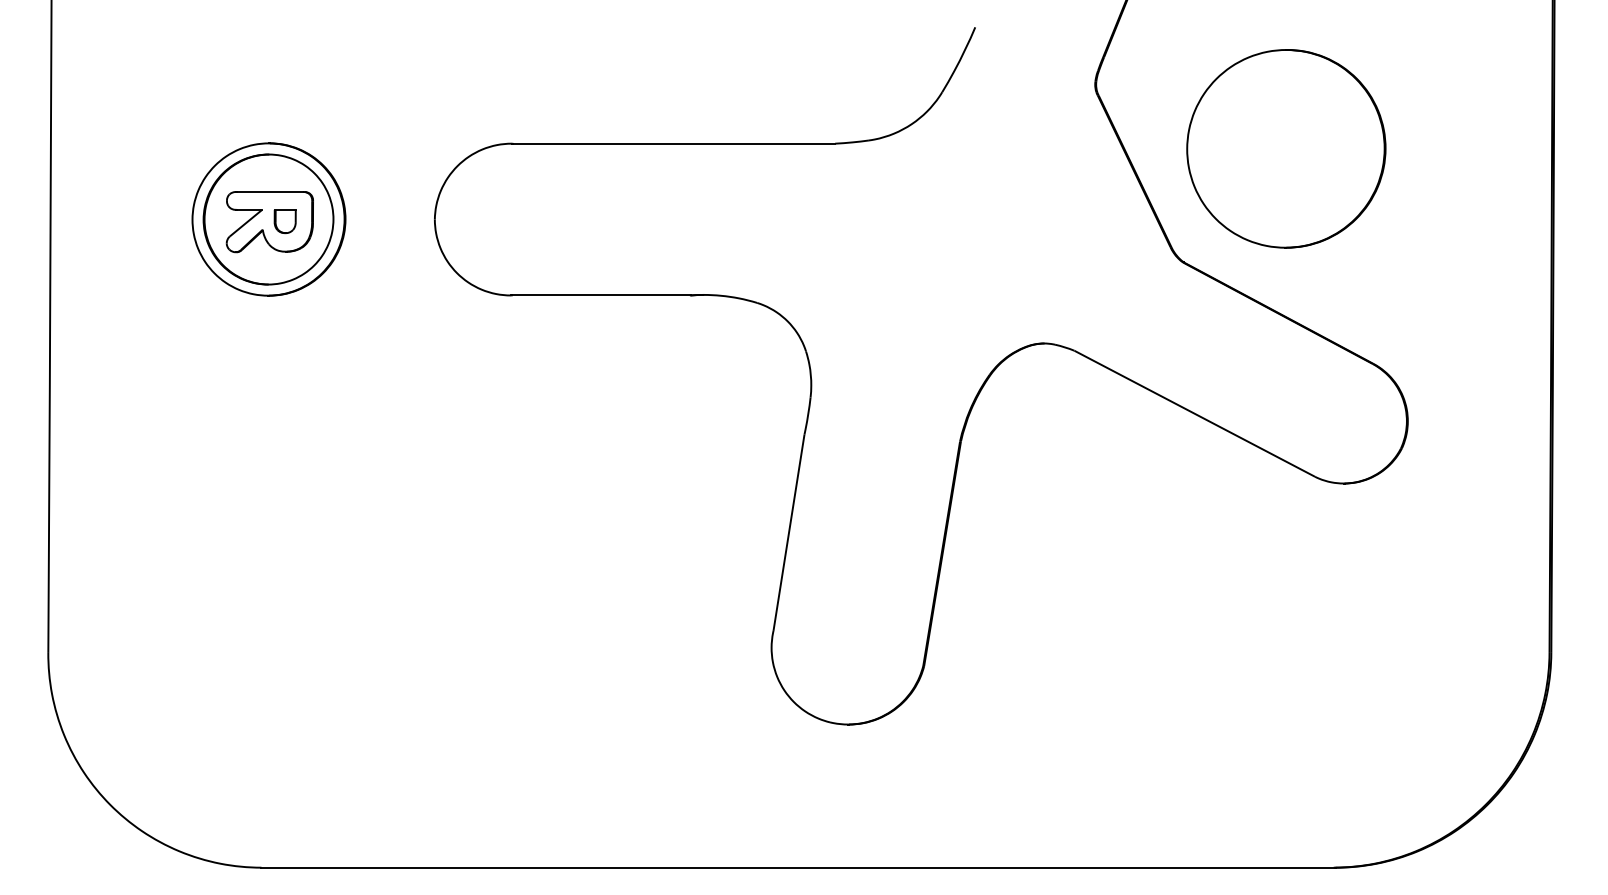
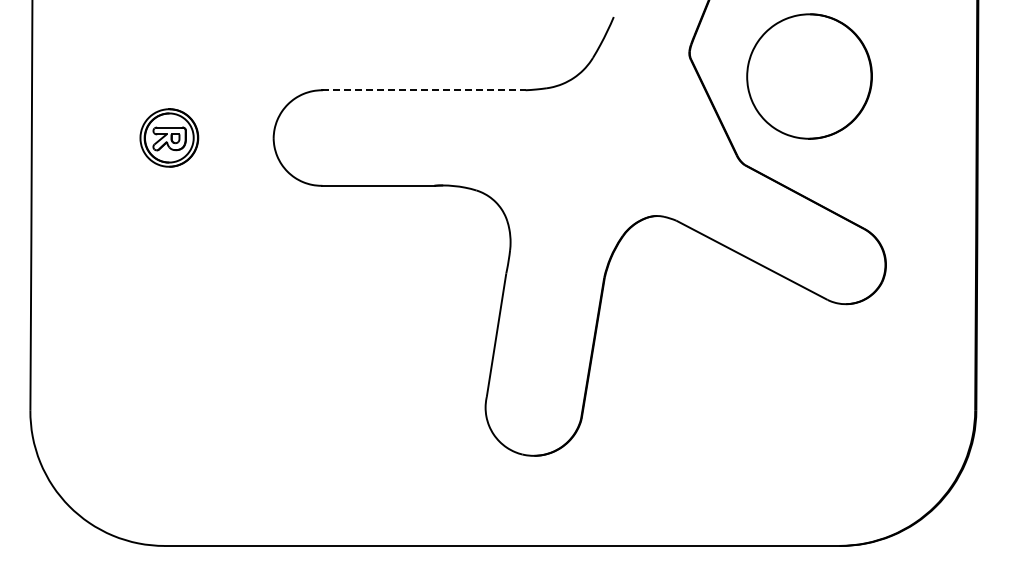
line: (674, 144) -> (424, 90), solid -> dashed
part: (1286, 148) -> (809, 76), moved
part: (269, 218) -> (169, 137), size x0.6

